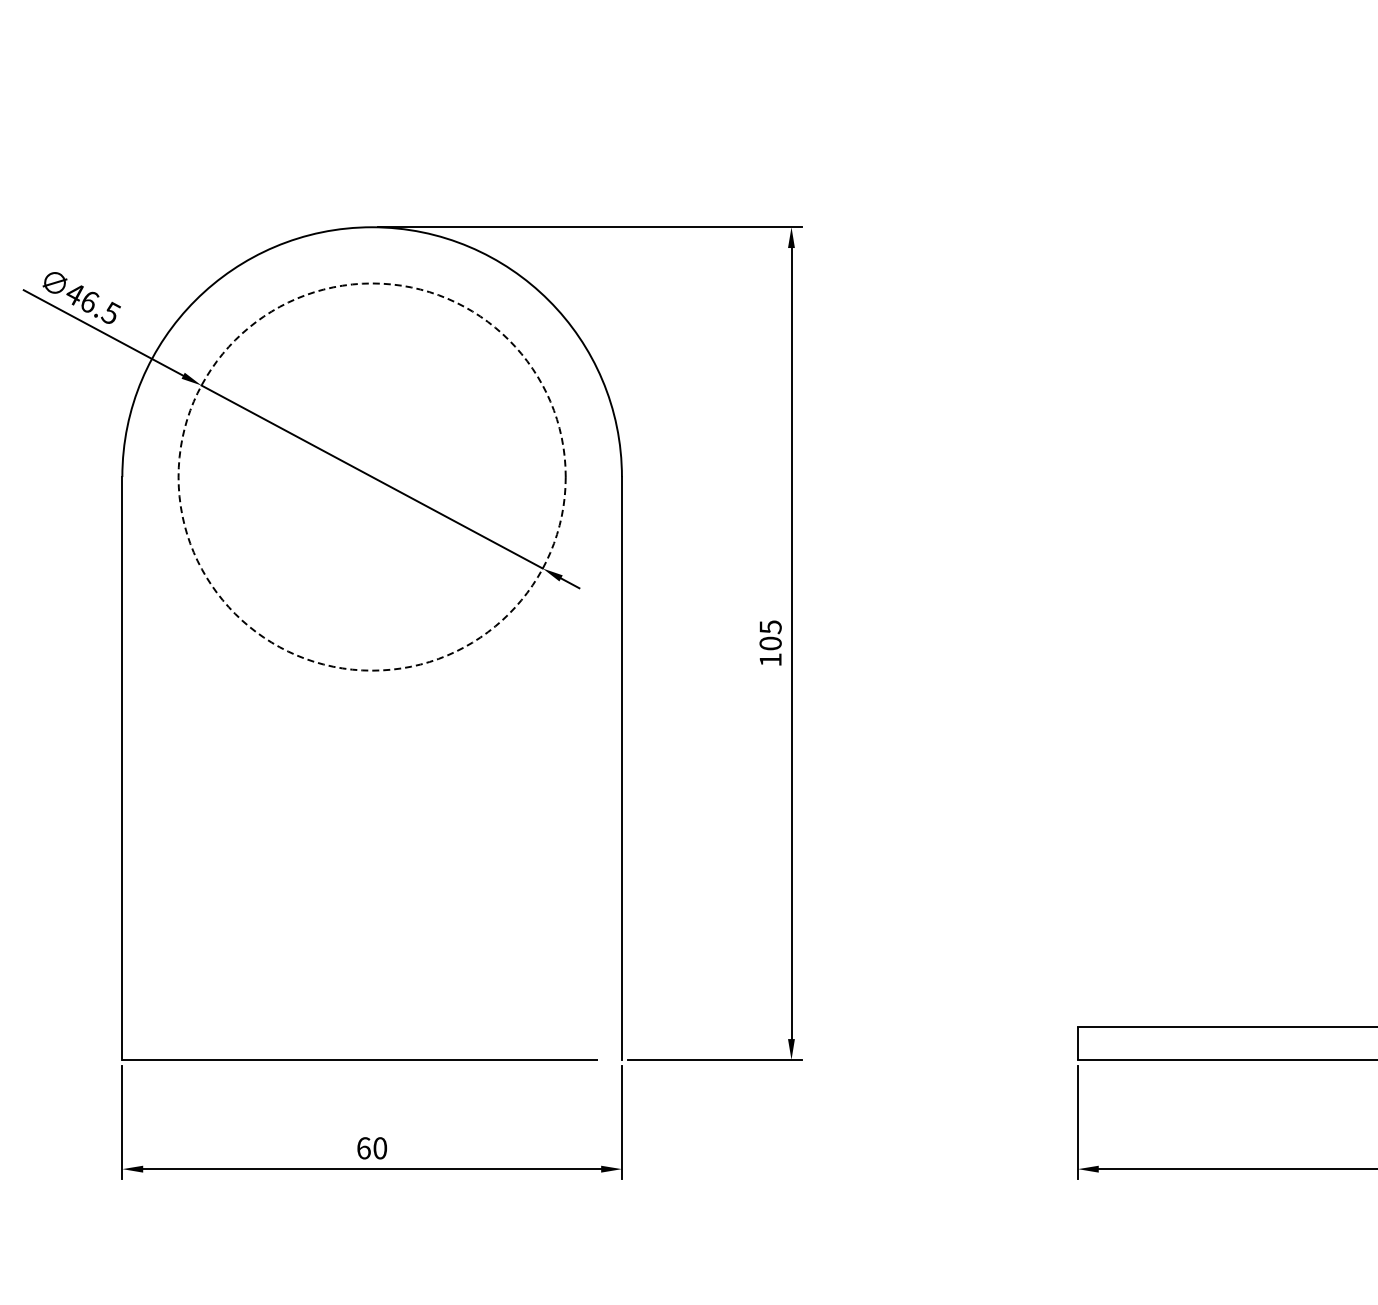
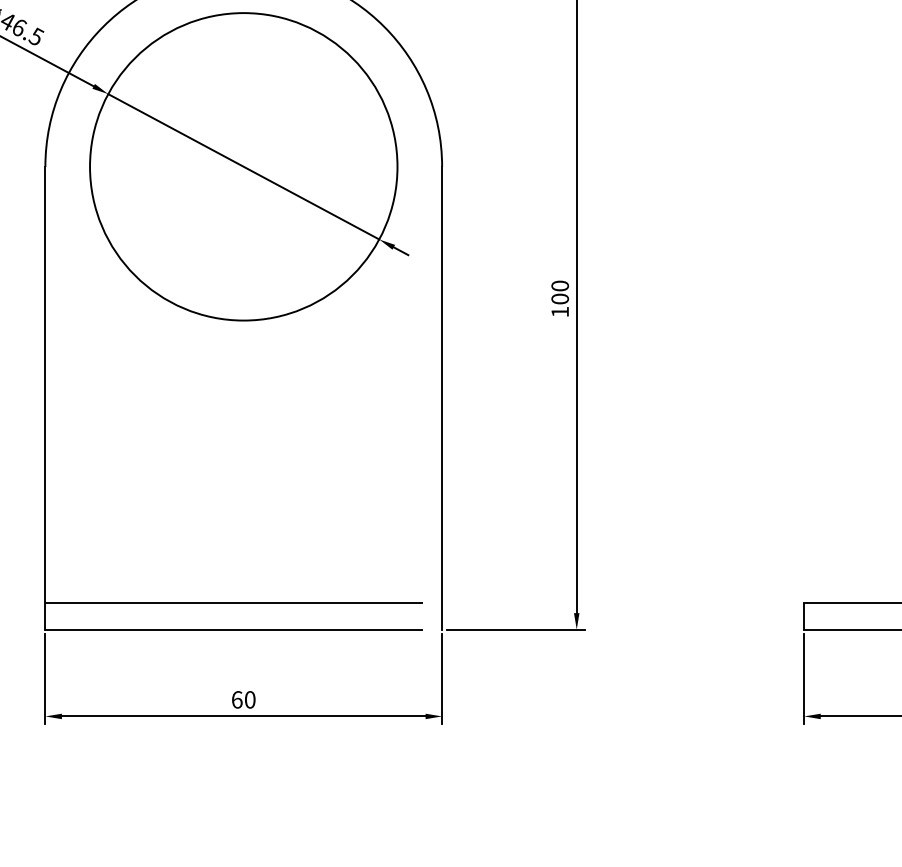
circle: (371, 476) -> (243, 166), dashed -> solid
text: (770, 627) -> (560, 286), 105 -> 100
line: (371, 1026) -> (243, 603), added

